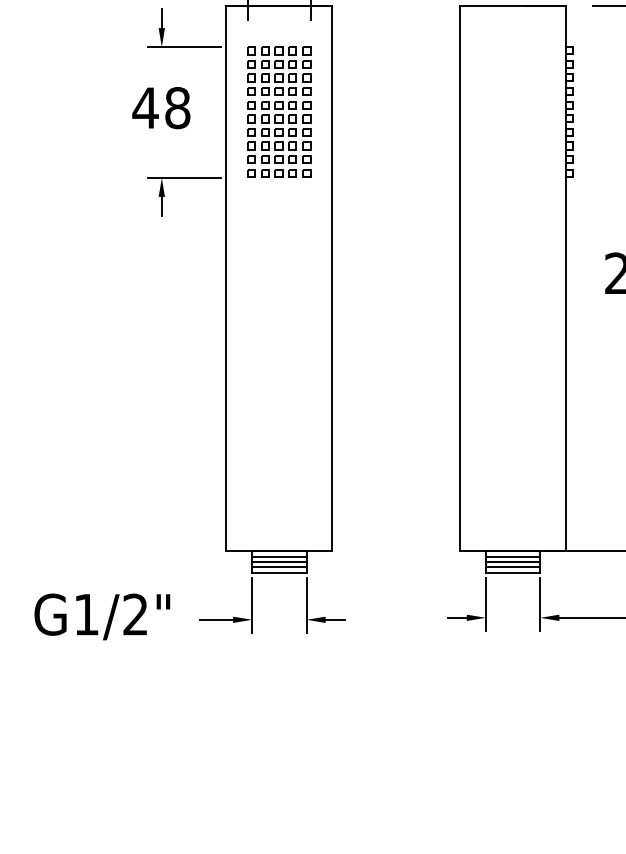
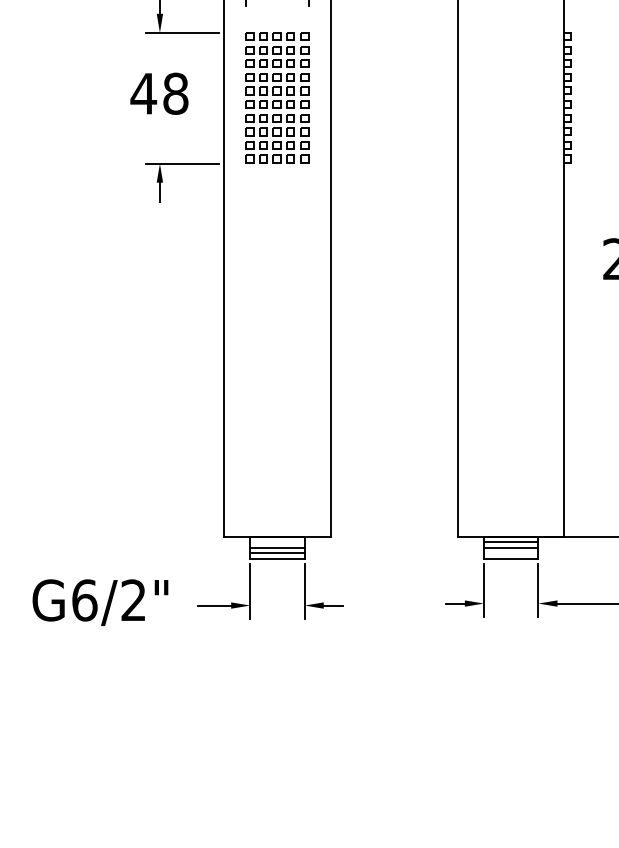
line: (279, 556) -> (277, 542), removed
line: (512, 567) -> (510, 553), removed
text: (86, 614) -> (84, 600), G1/2" -> G6/2"

